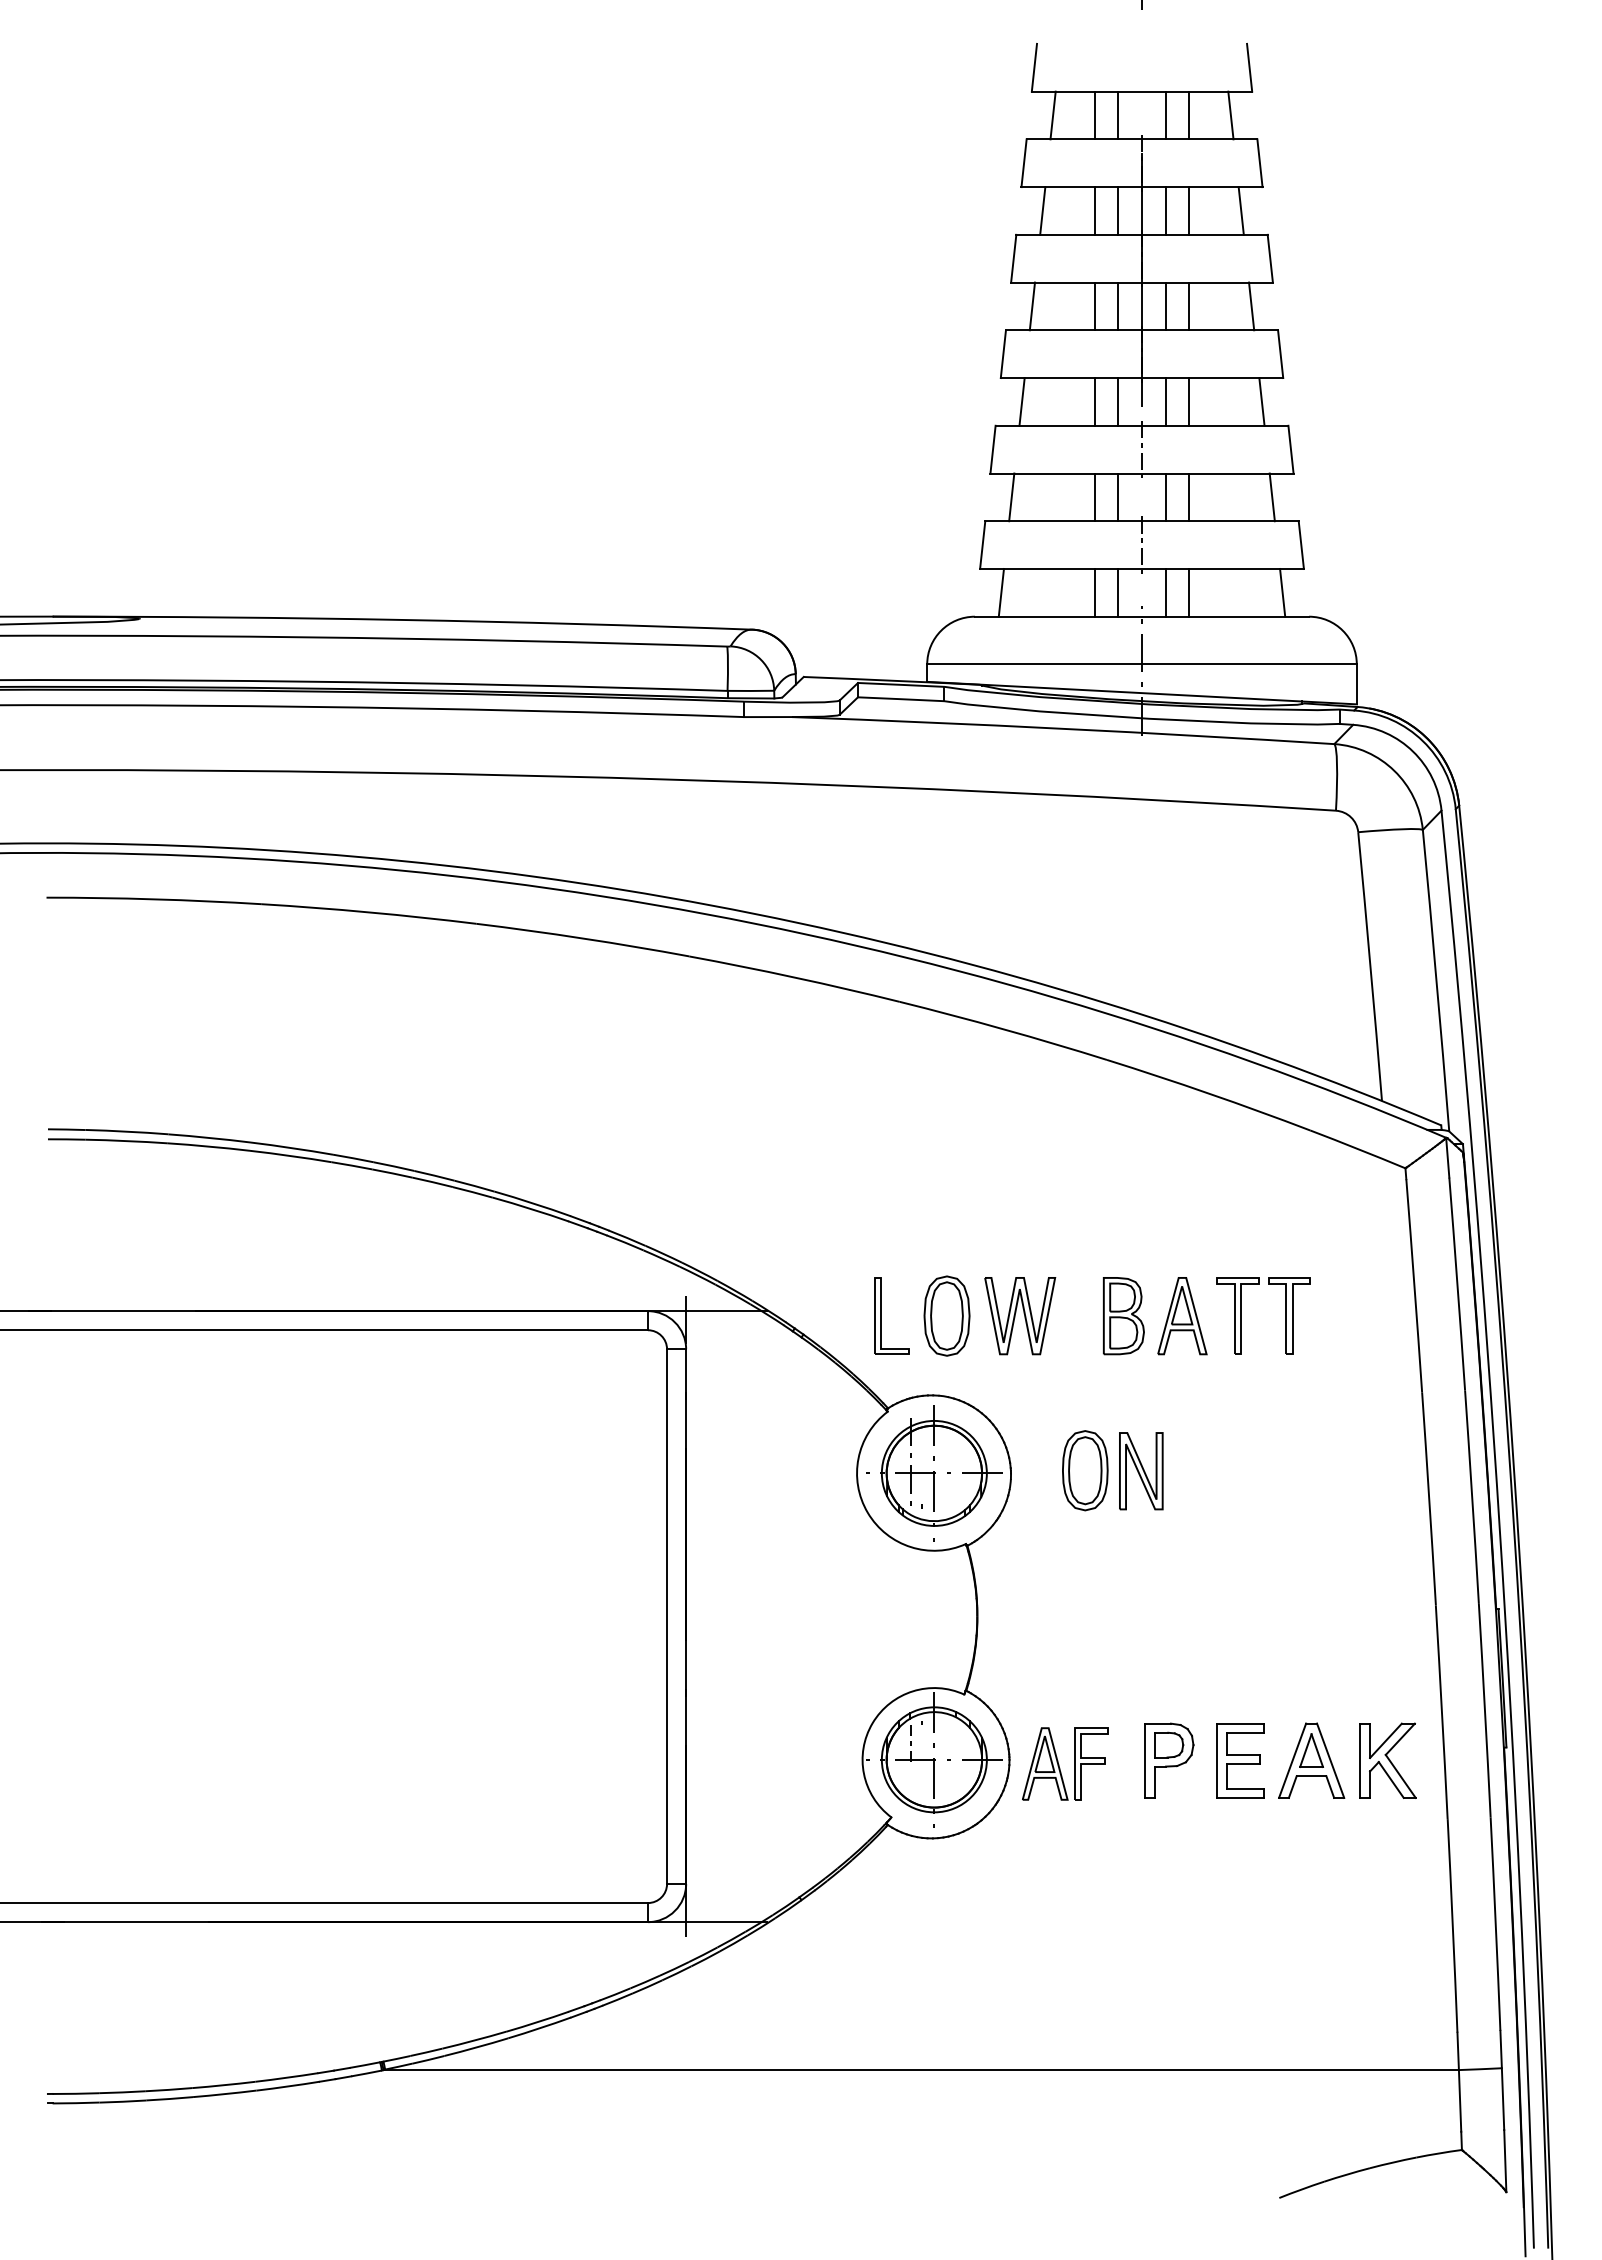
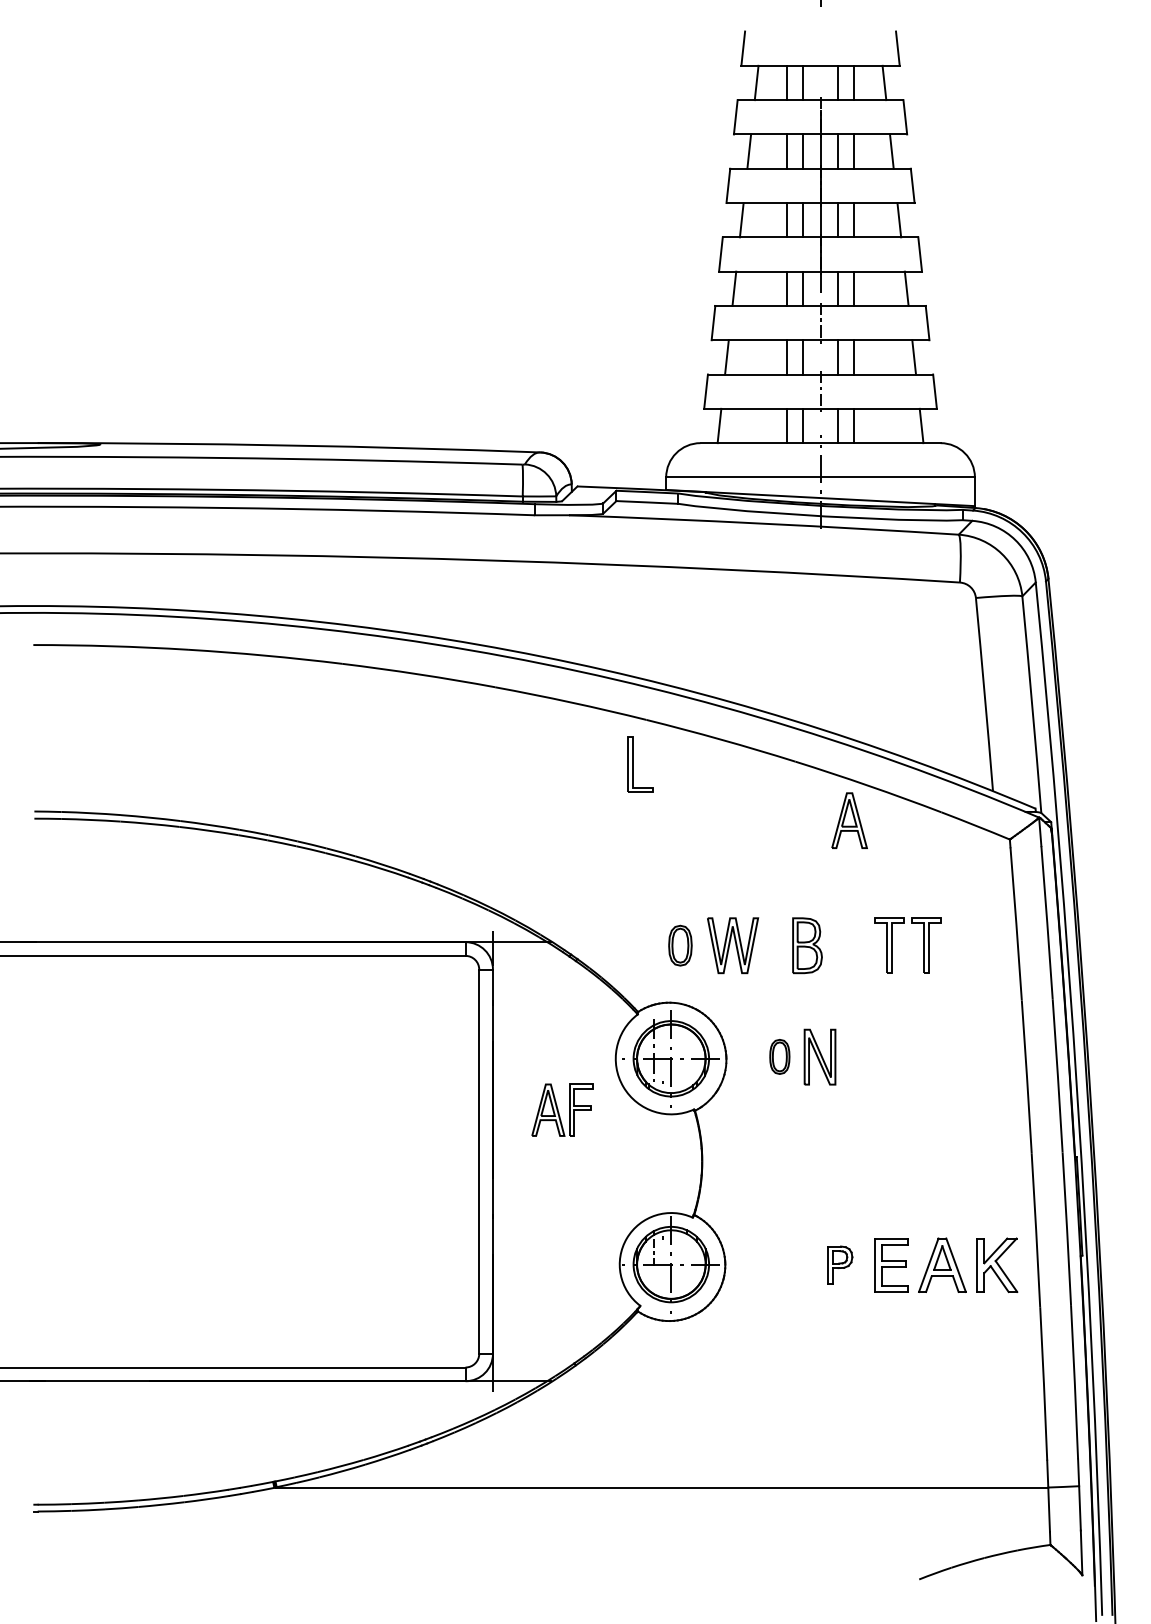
part: (881, 1315) -> (633, 764), moved
part: (946, 1315) -> (680, 945), size x0.7
part: (1182, 1316) -> (849, 820), moved
part: (1085, 1470) -> (779, 1056), size x0.6
part: (1169, 1760) -> (840, 1265), size x0.7
part: (1059, 1764) -> (558, 1110), moved

